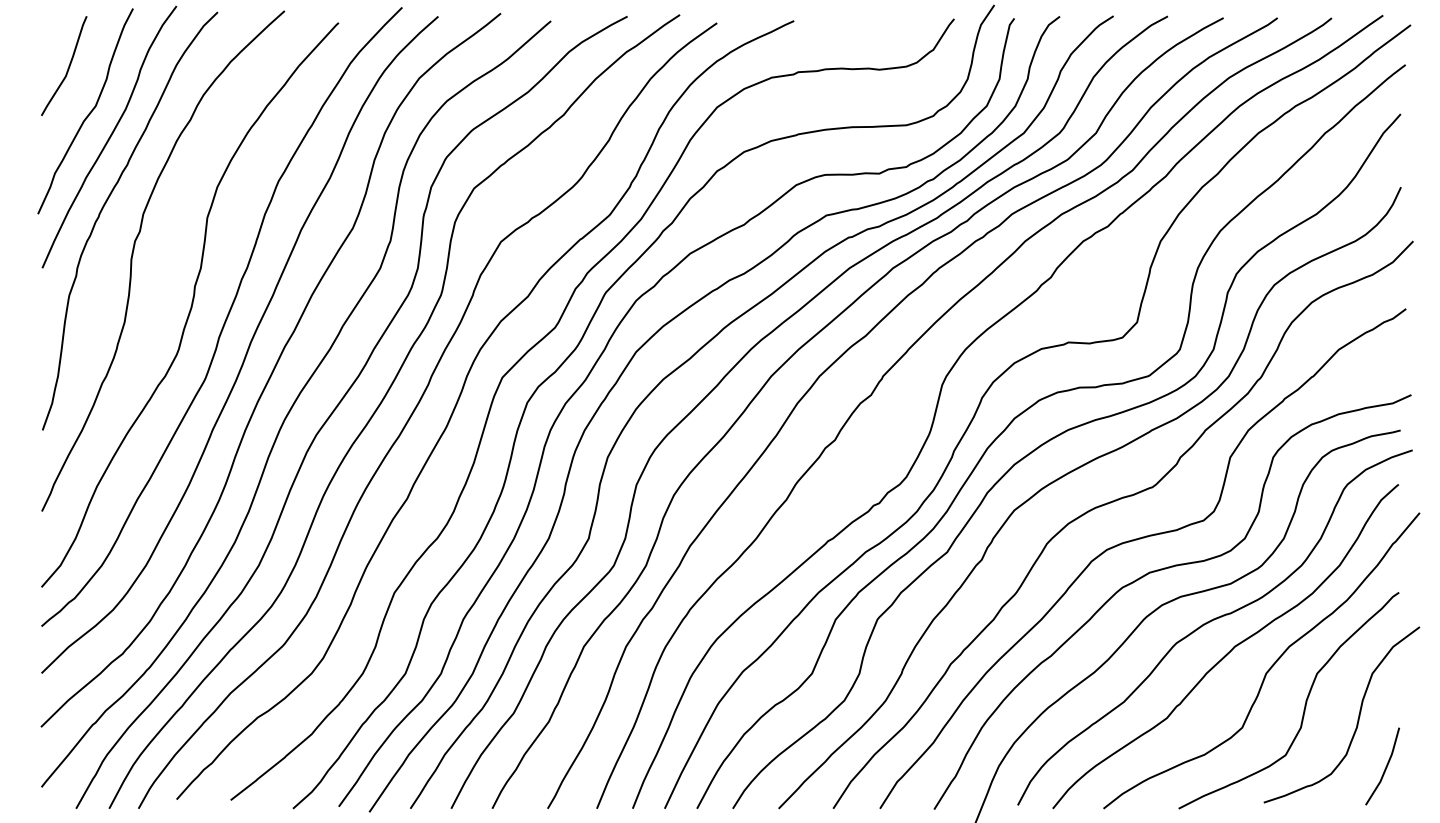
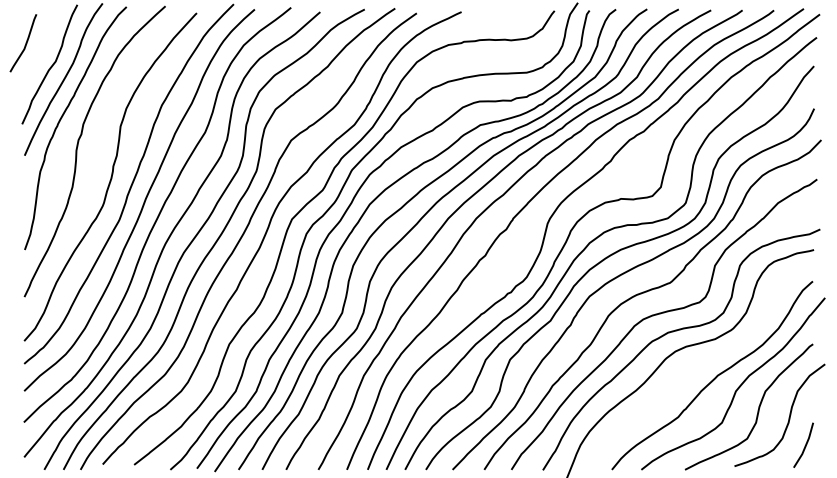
curve: (67, 66) -> (25, 43), moved
curve: (1212, 622) -> (704, 361), removed

